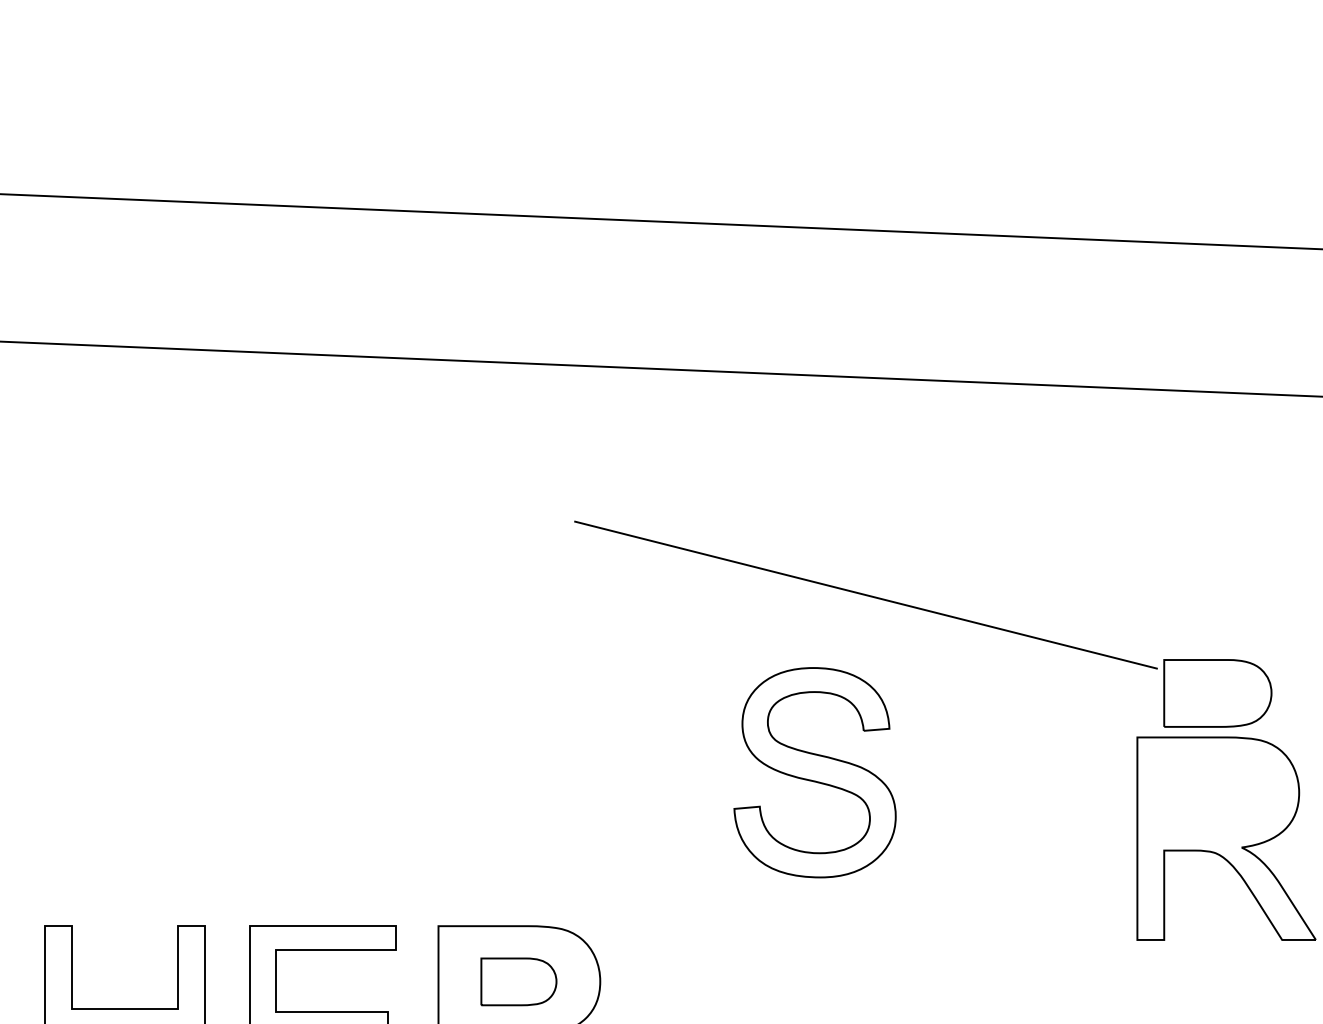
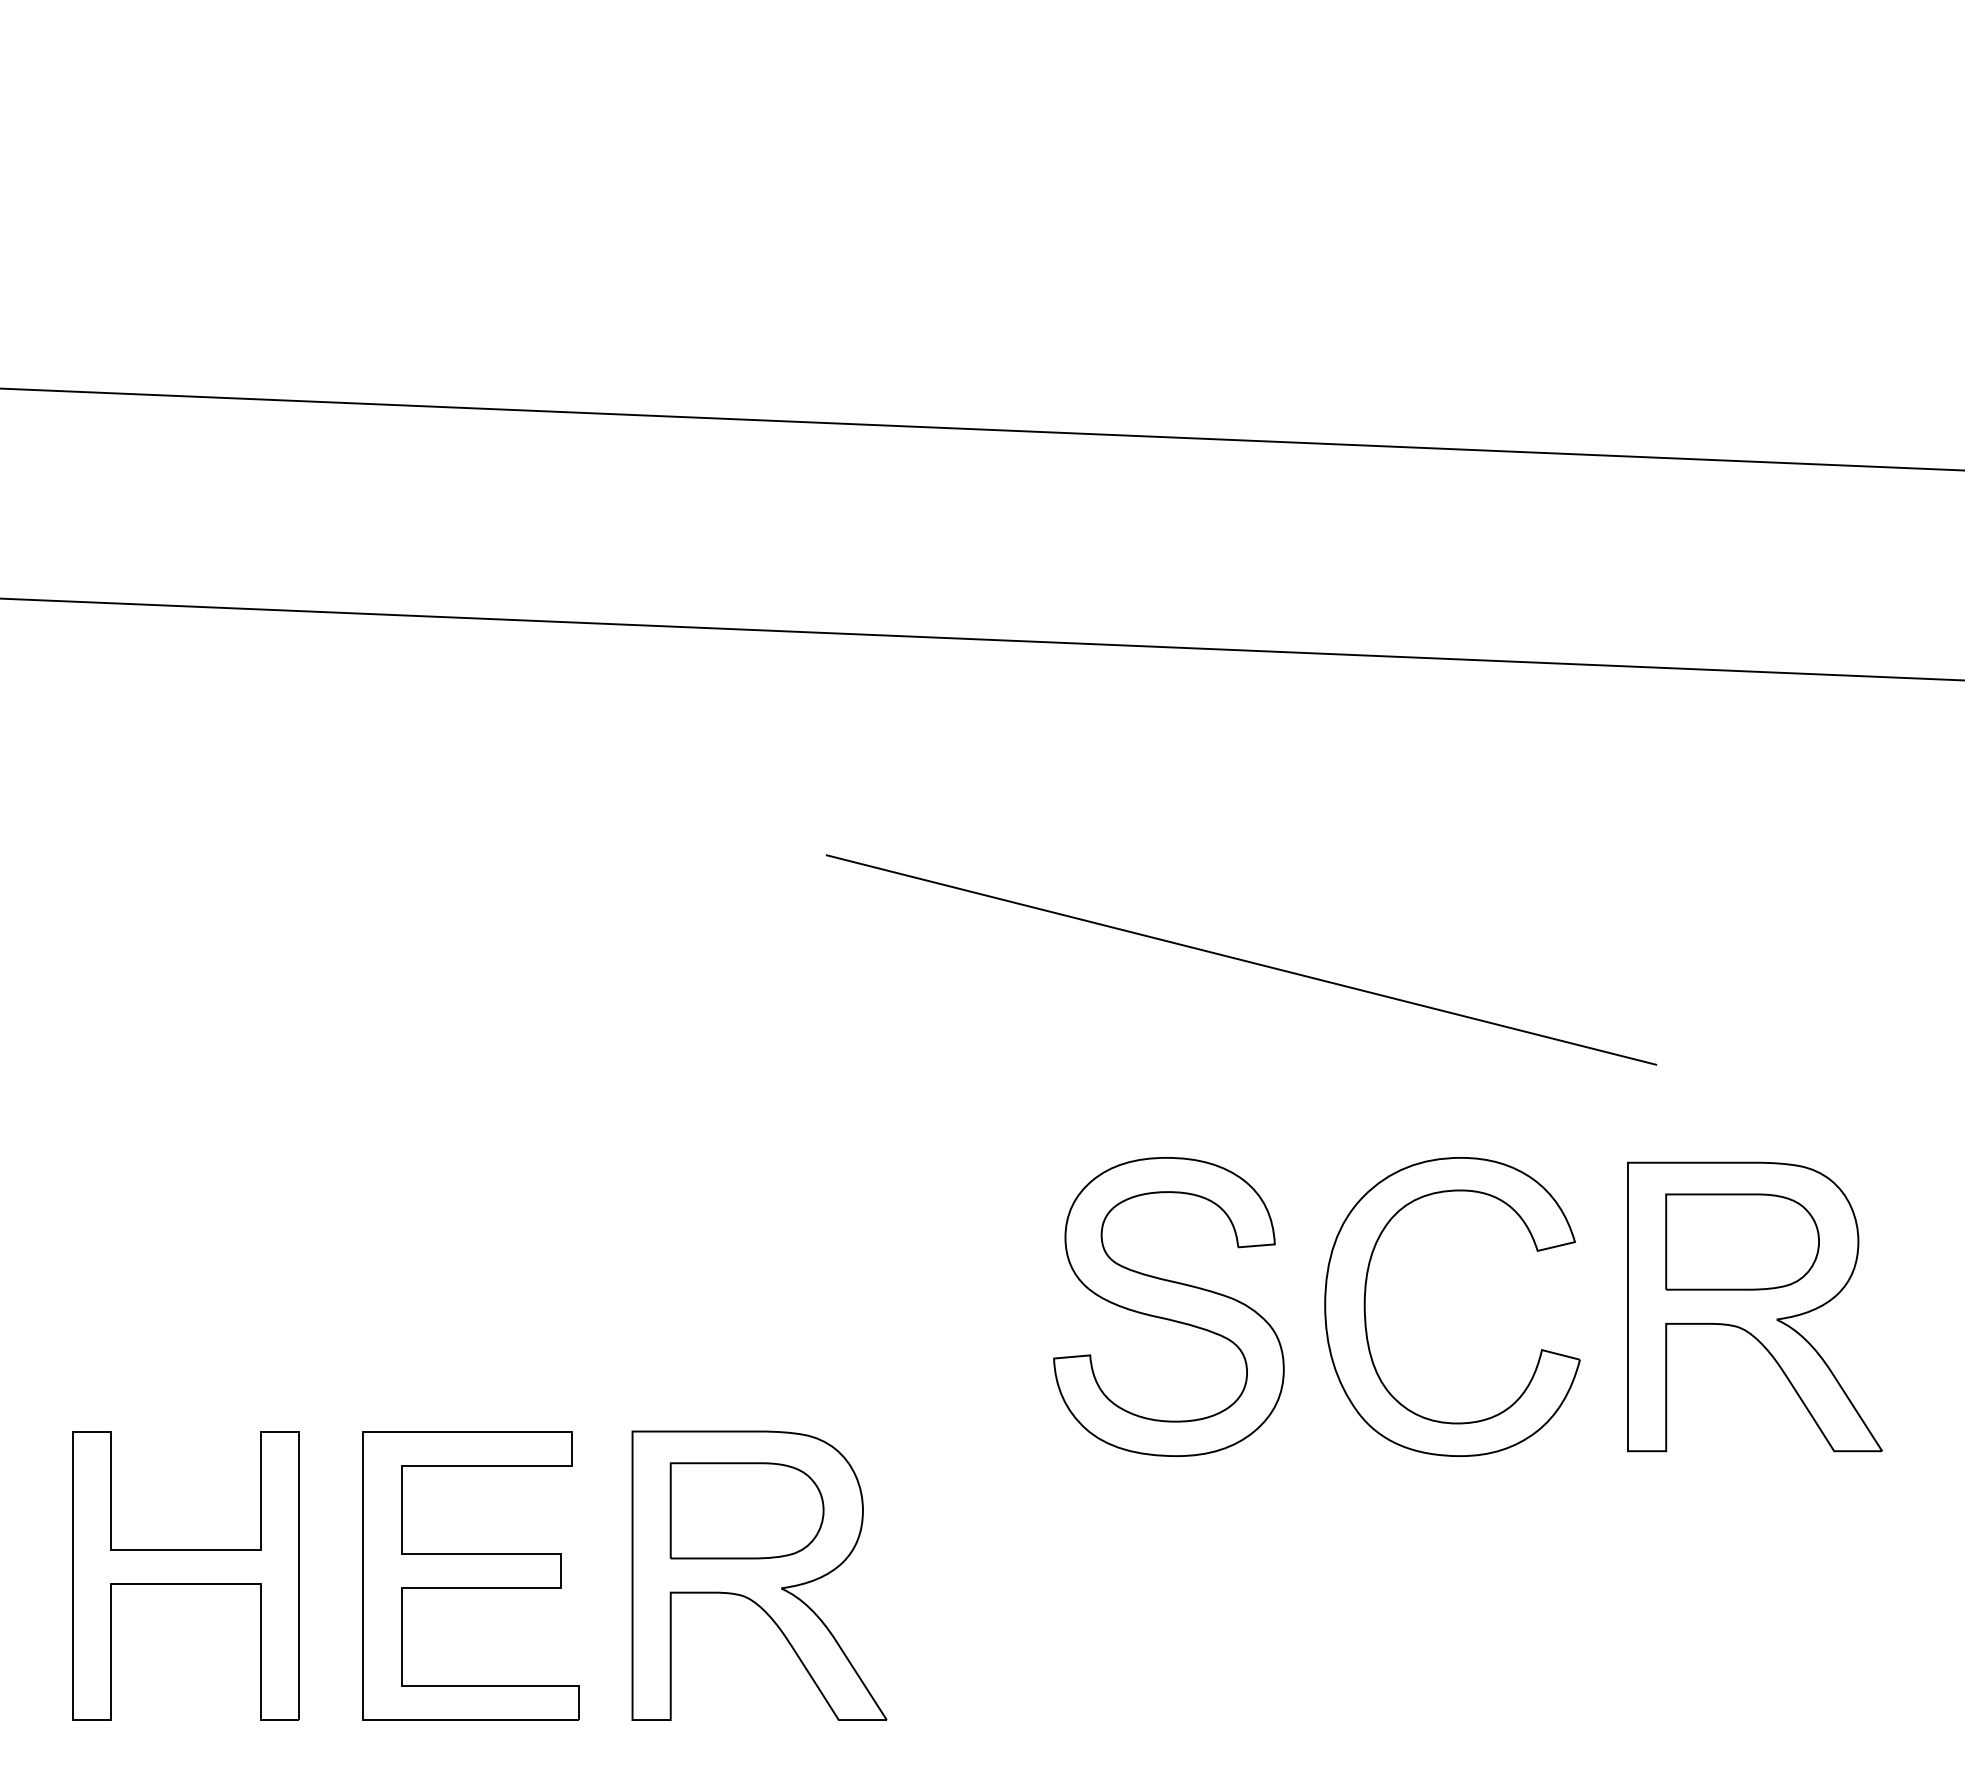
part: (1217, 693) -> (1742, 1241), moved
part: (814, 772) -> (1168, 1306), moved
part: (953, 846) -> (1366, 1318), added
part: (518, 981) -> (746, 1510), size x1.43

